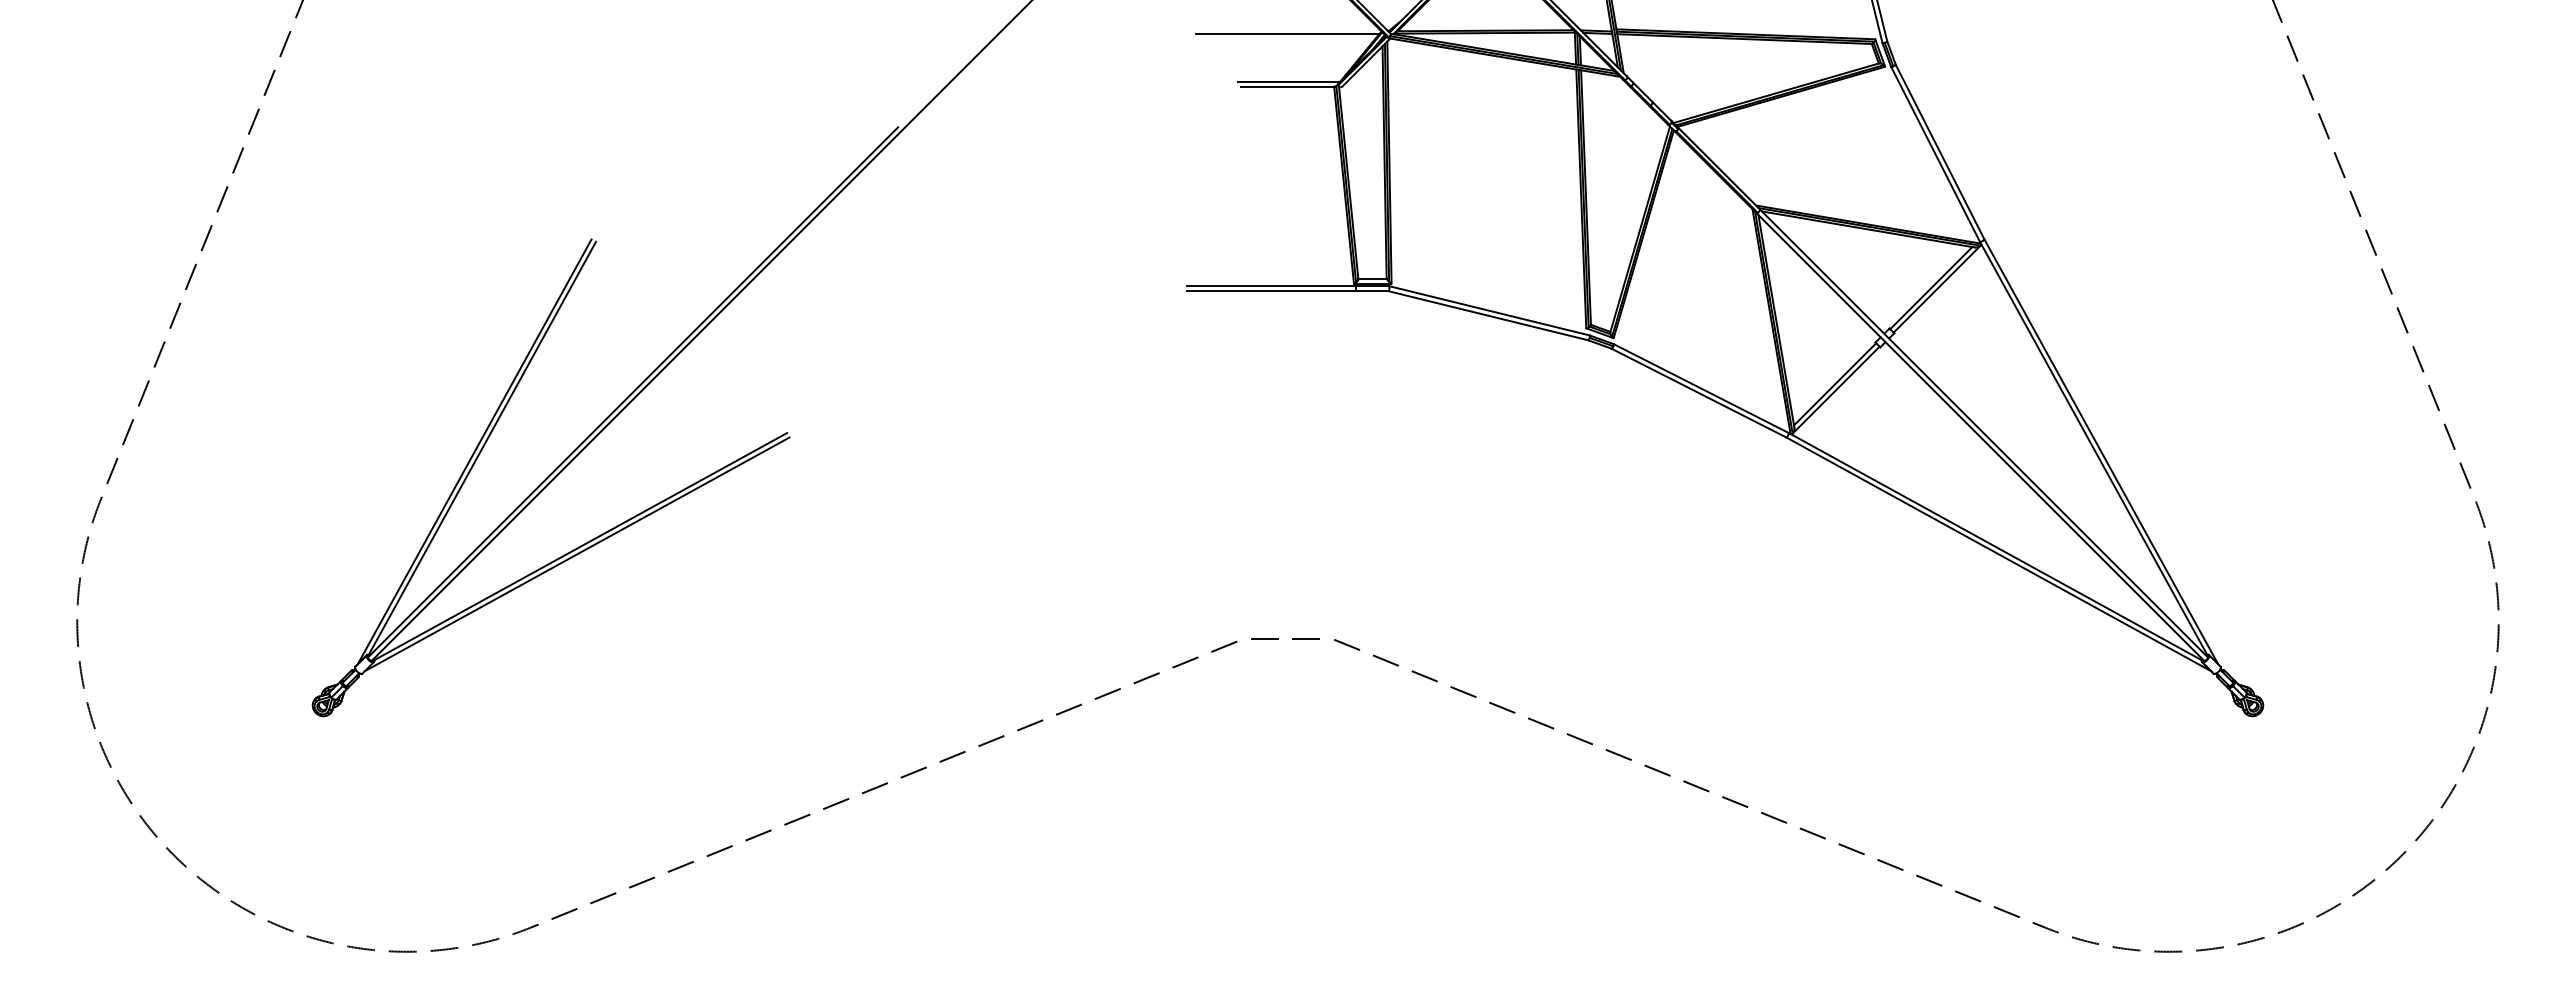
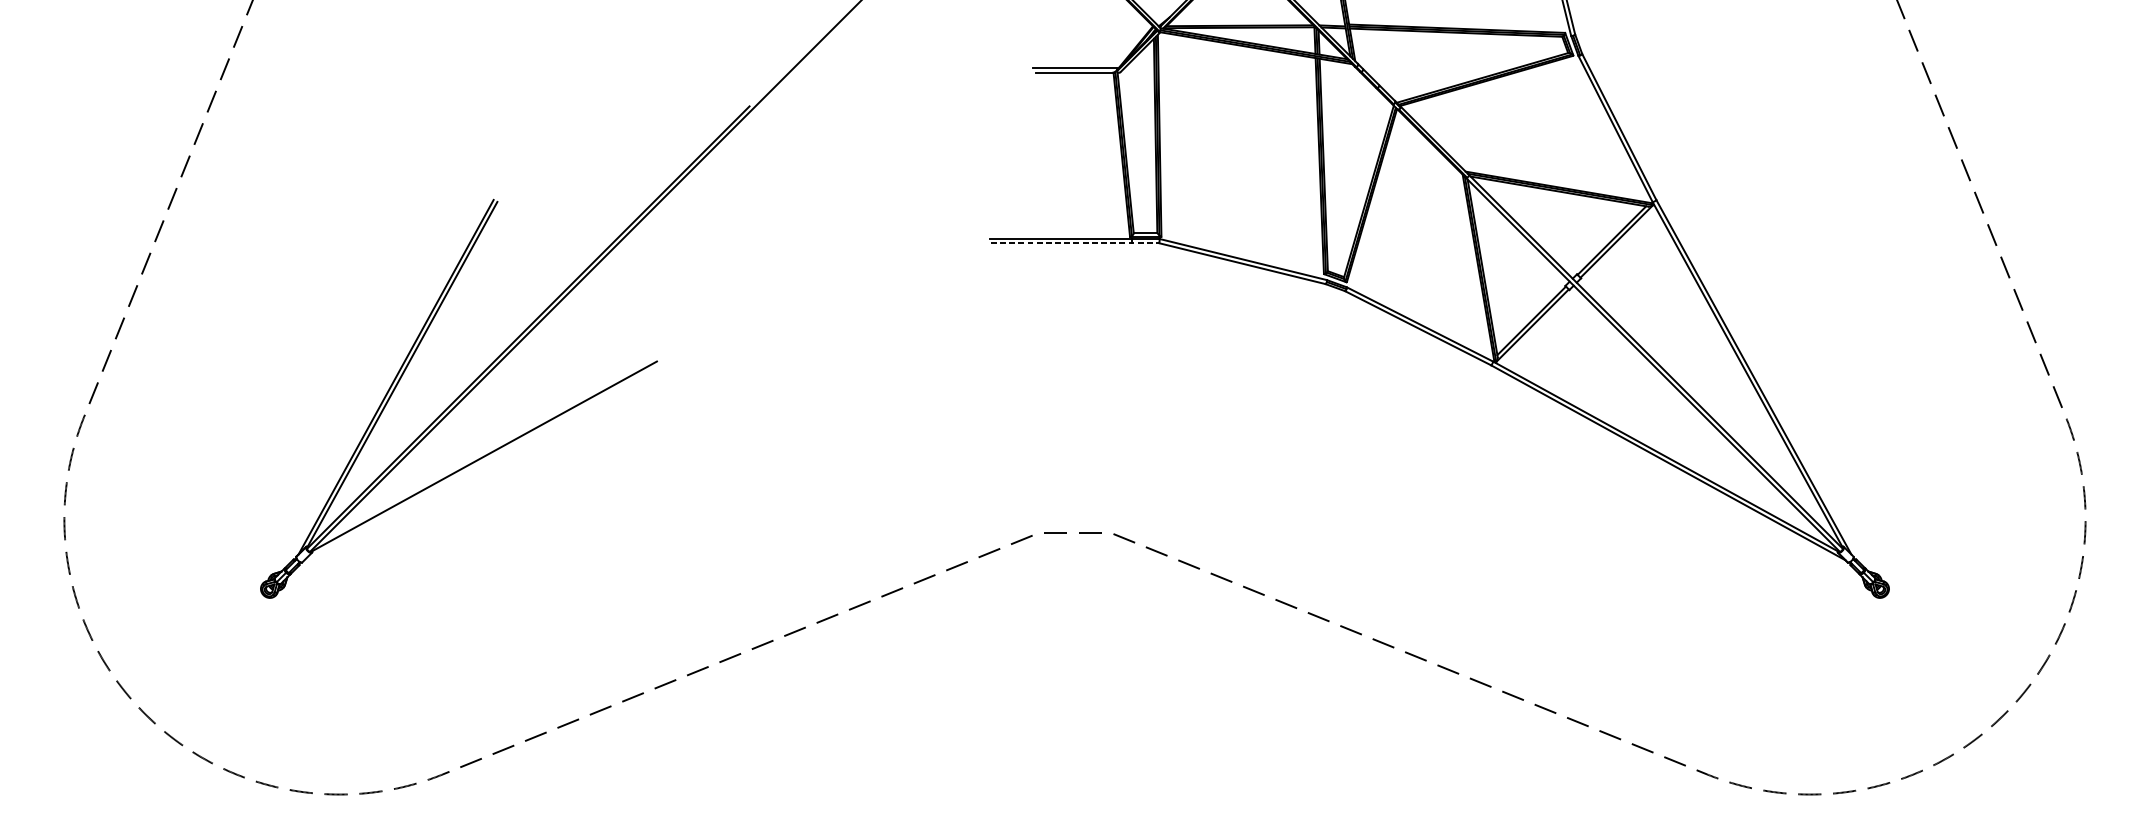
line: (1287, 33) -> (1074, 28), removed
line: (1288, 291) -> (1075, 243), solid -> dashed
line: (576, 554) -> (481, 462), removed

